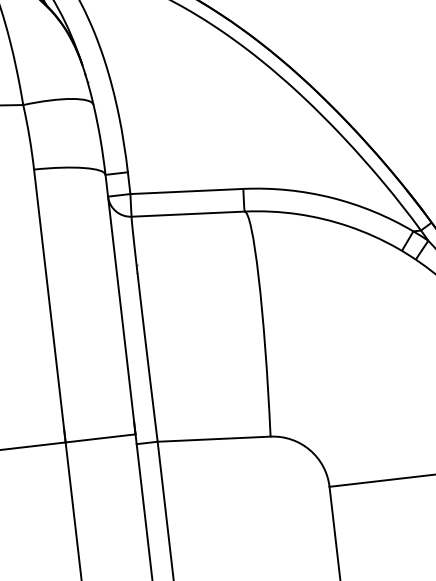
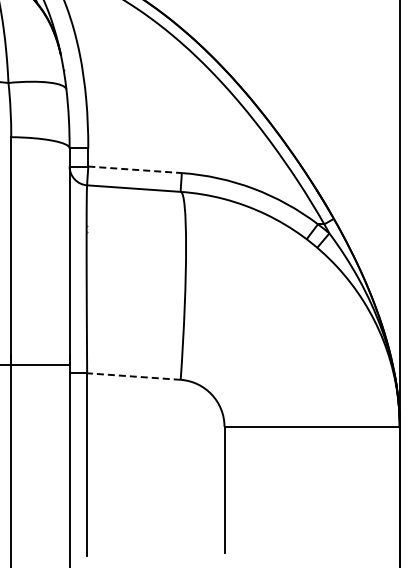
line: (187, 191) -> (135, 169), solid -> dashed
line: (213, 439) -> (133, 376), solid -> dashed

